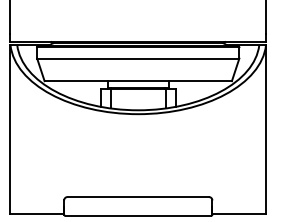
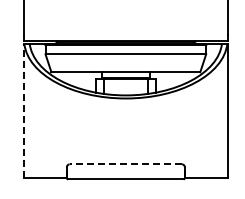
line: (10, 129) -> (24, 110), solid -> dashed
line: (137, 197) -> (125, 164), solid -> dashed

